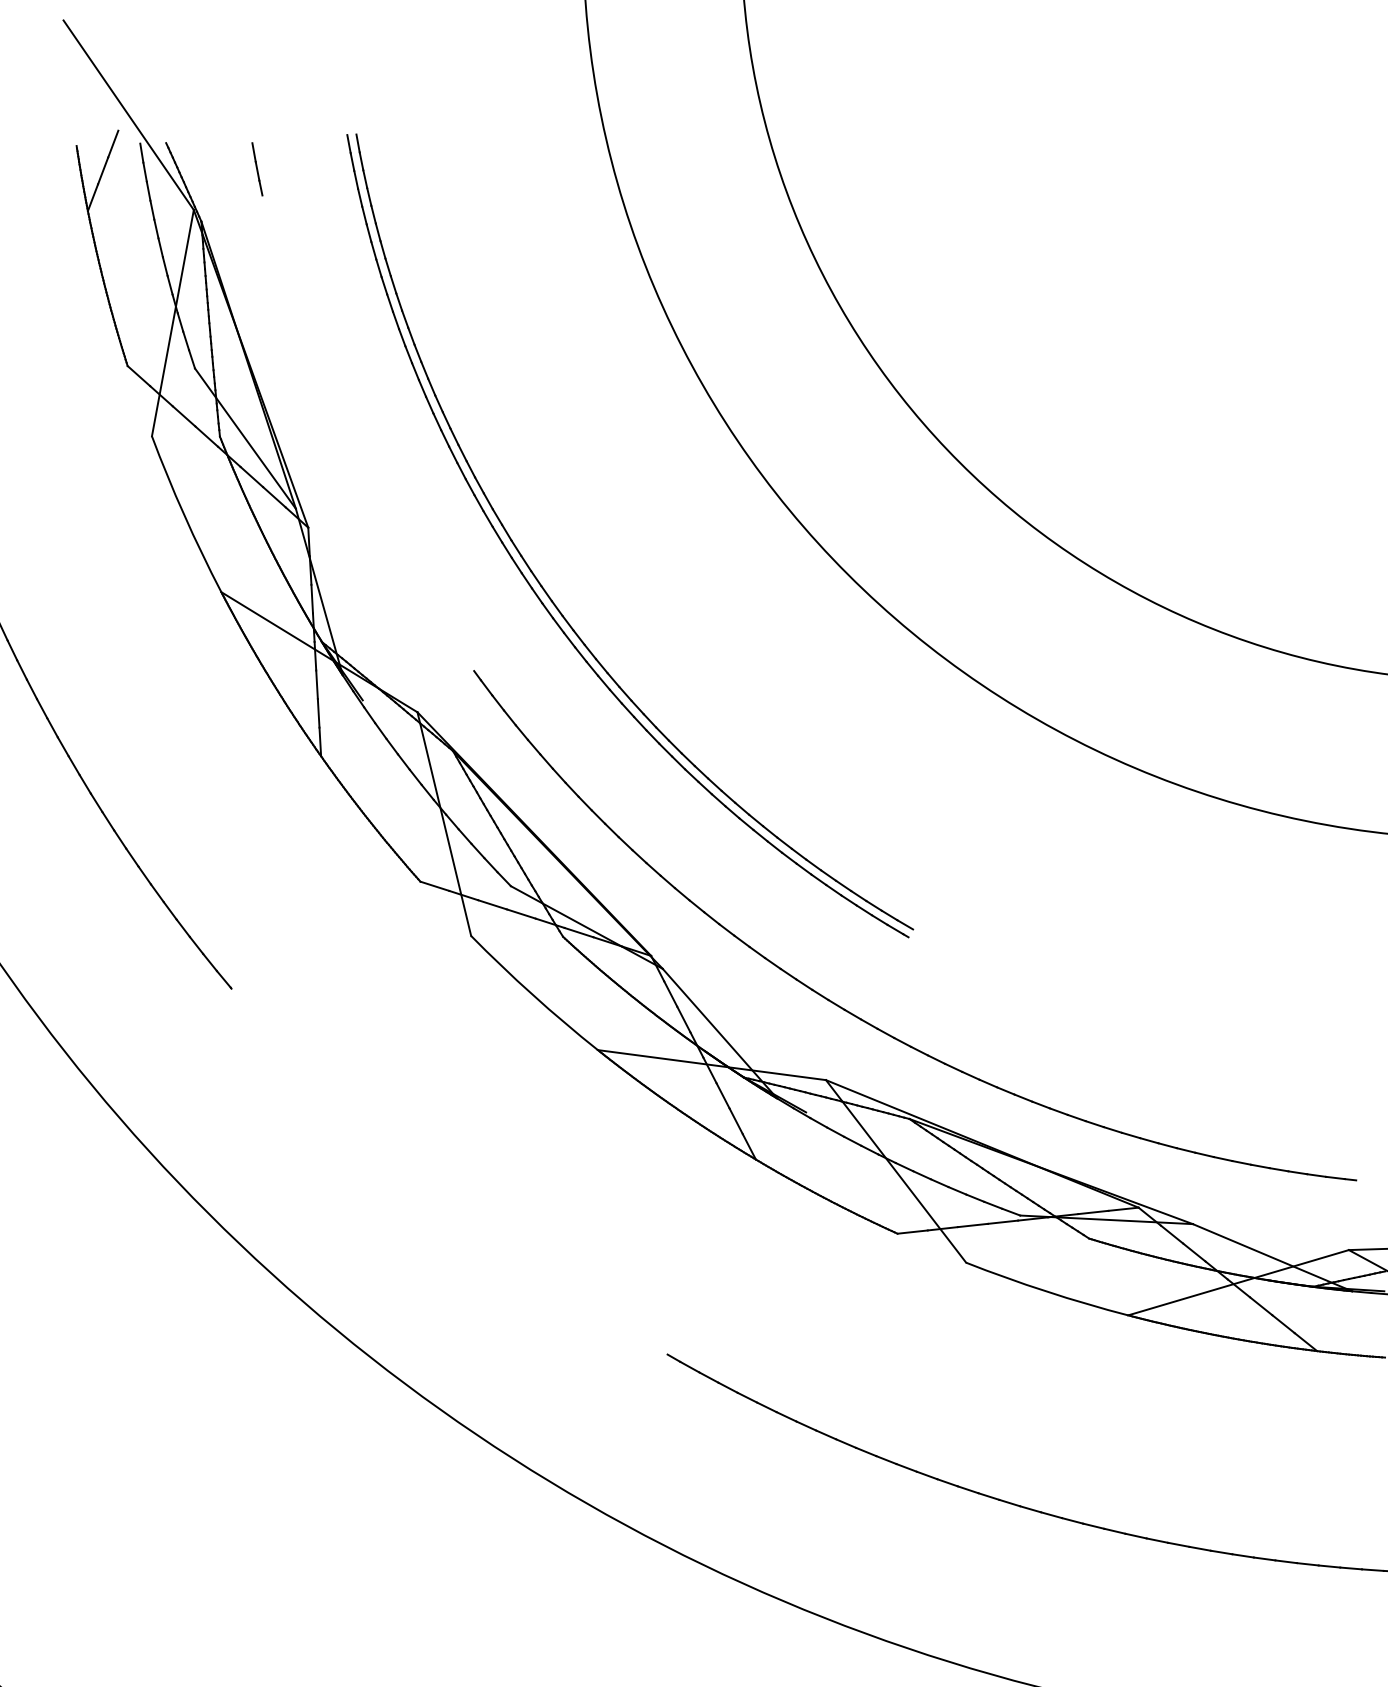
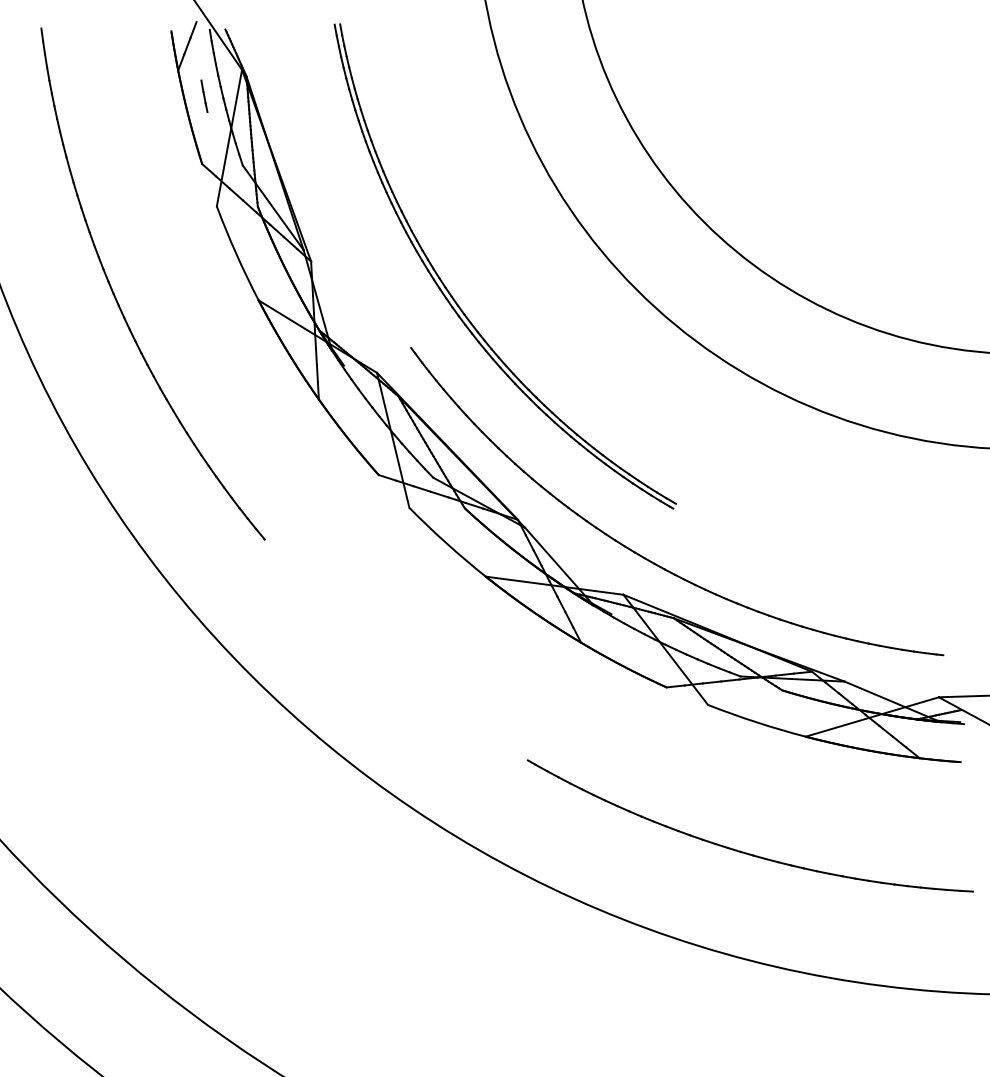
line: (257, 167) -> (204, 95), moved

